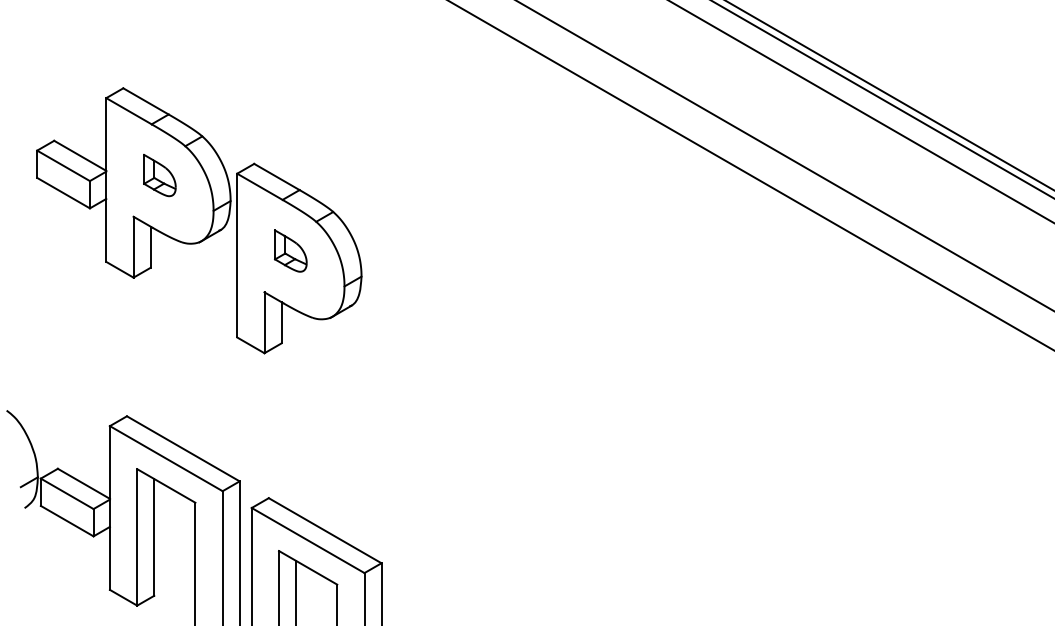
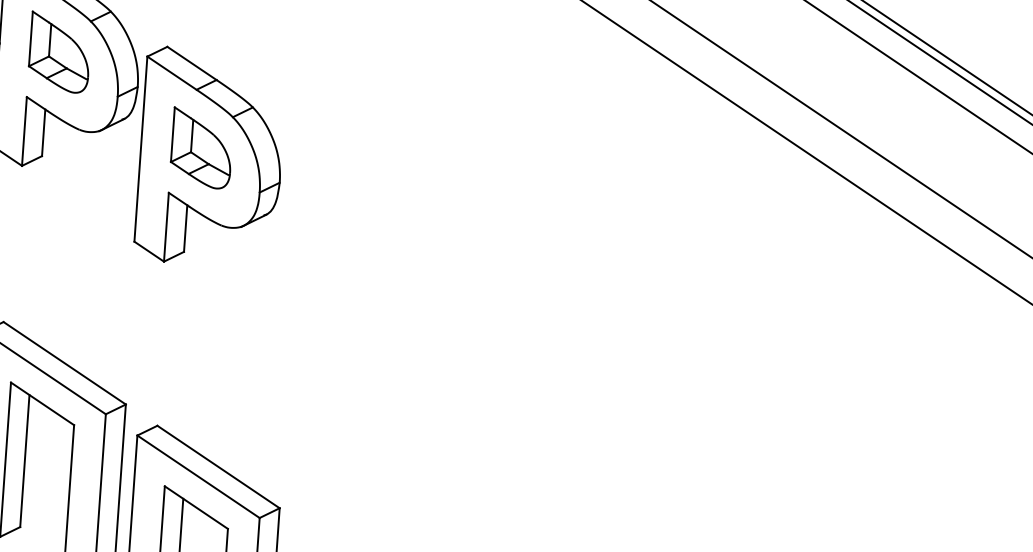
part: (159, 175) -> (59, 52), size x1.67
part: (290, 250) -> (201, 147), size x1.67

